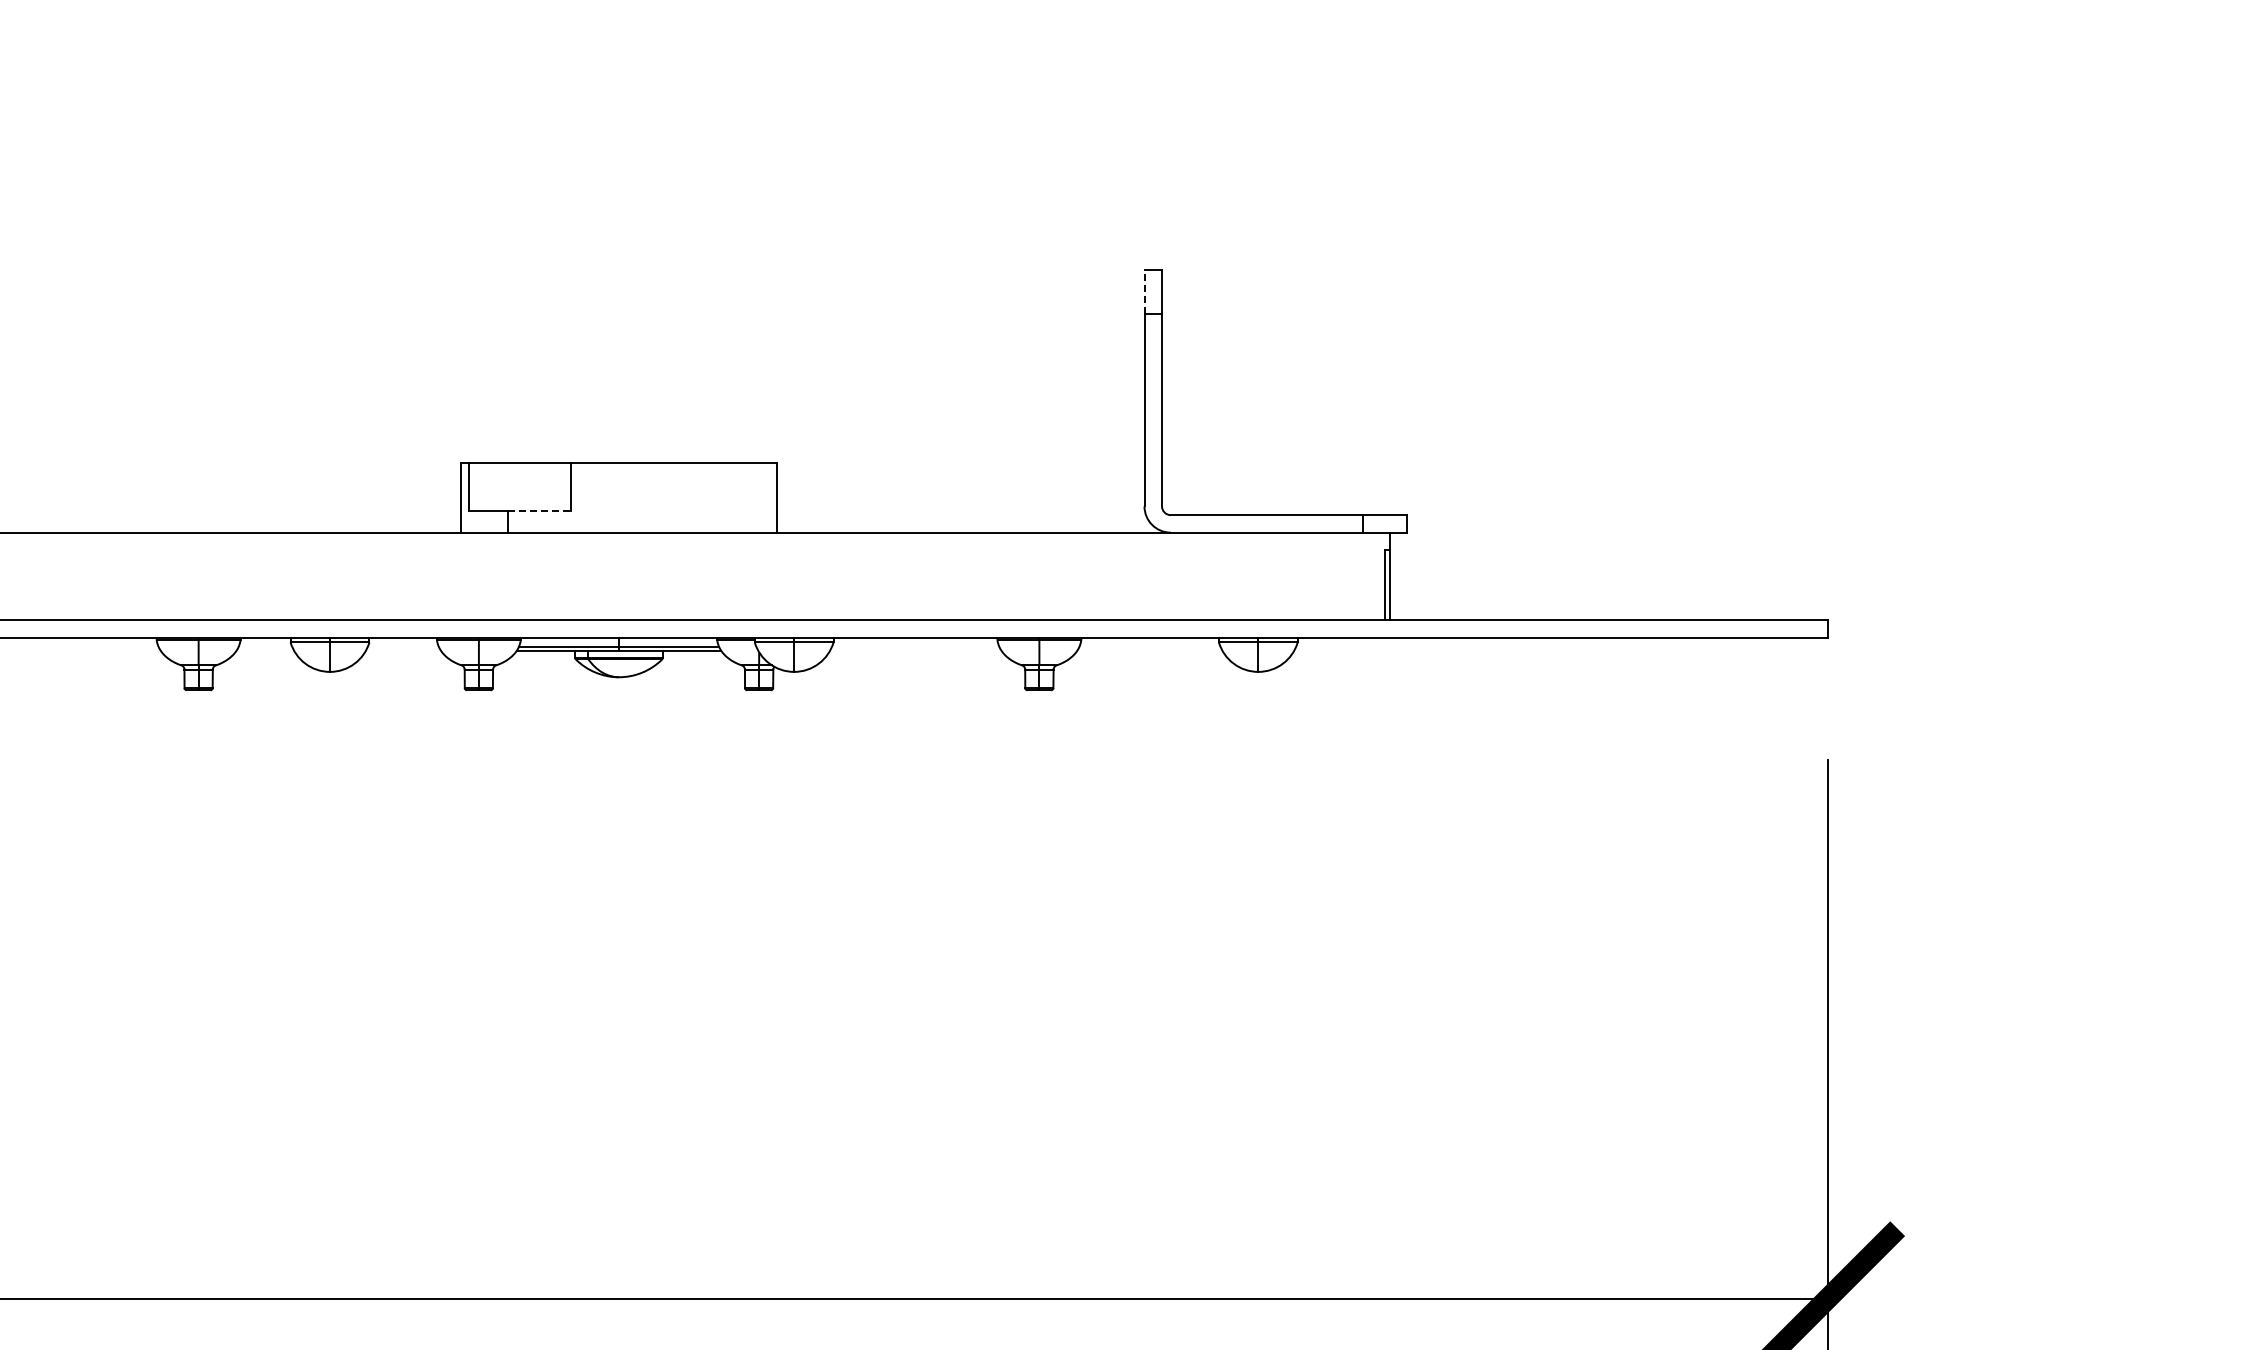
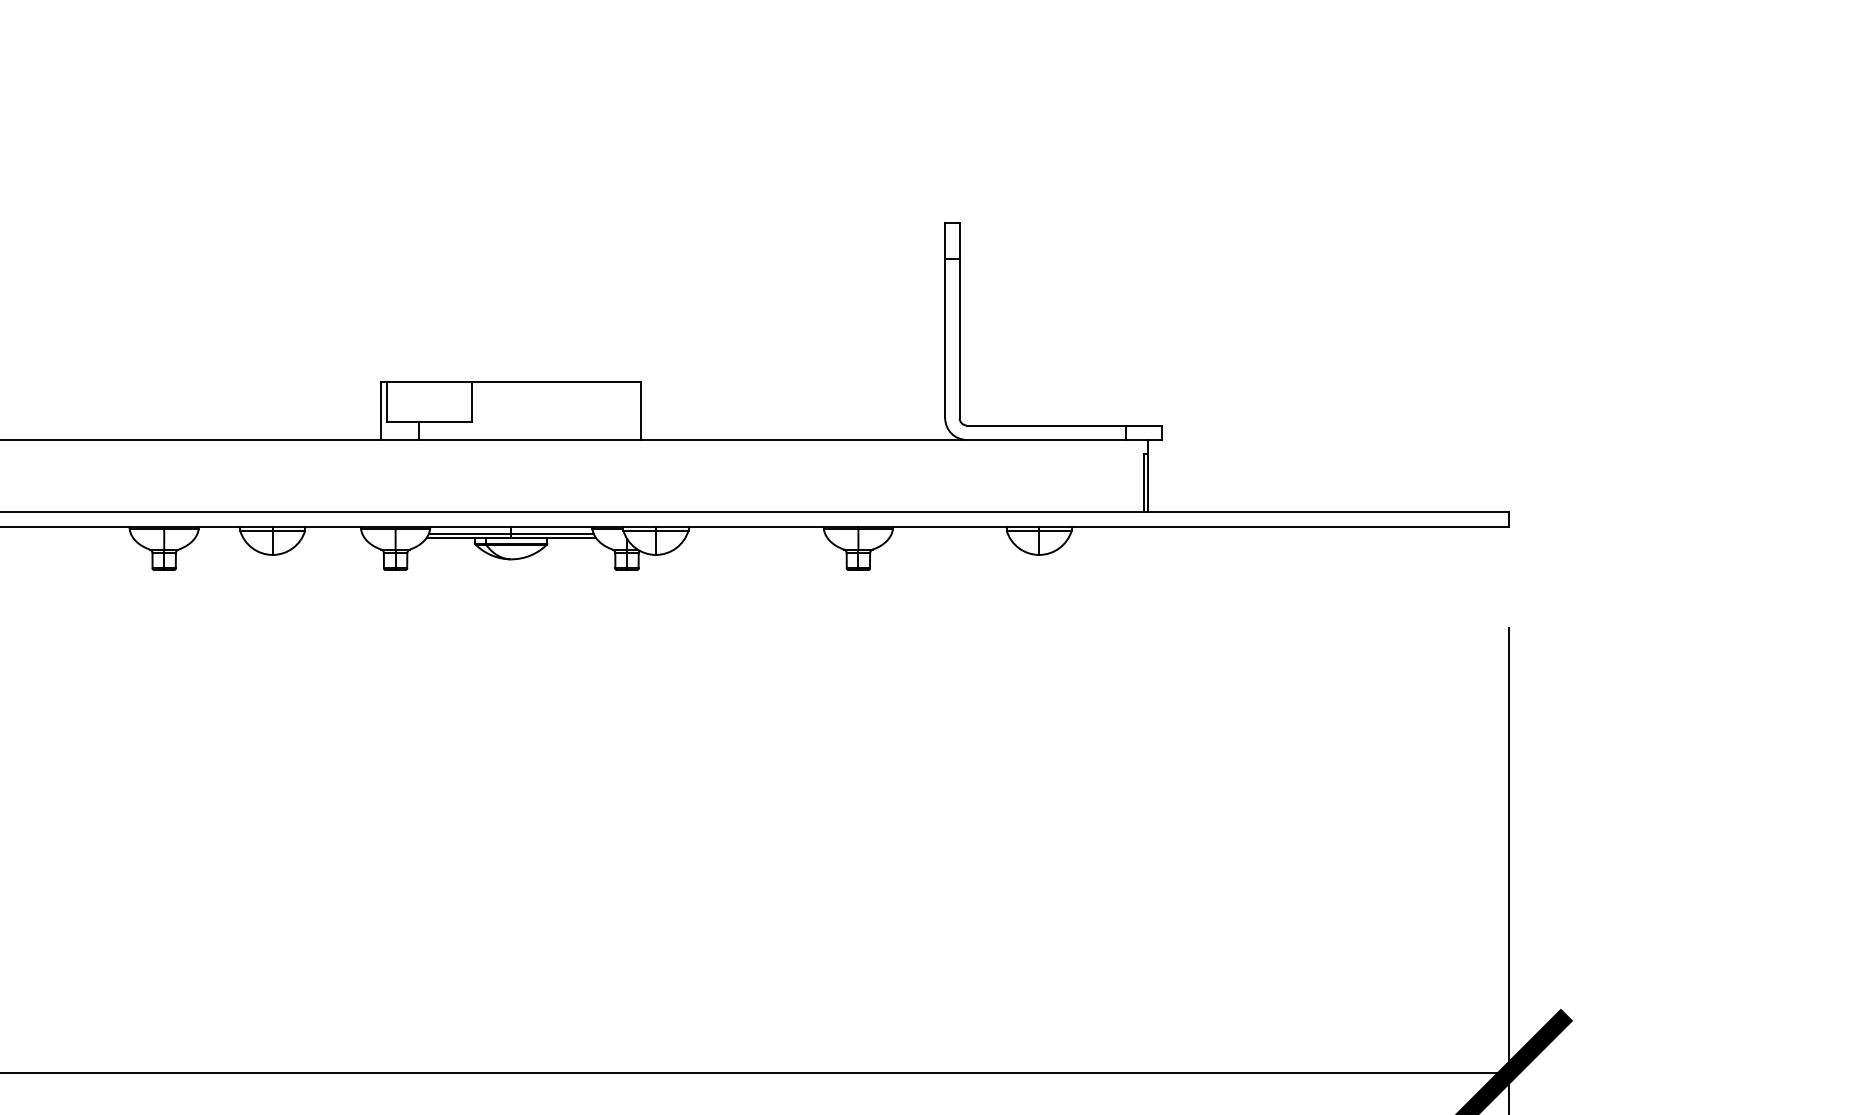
line: (1144, 291) -> (945, 240), dashed -> solid
line: (539, 510) -> (445, 421), dashed -> solid

